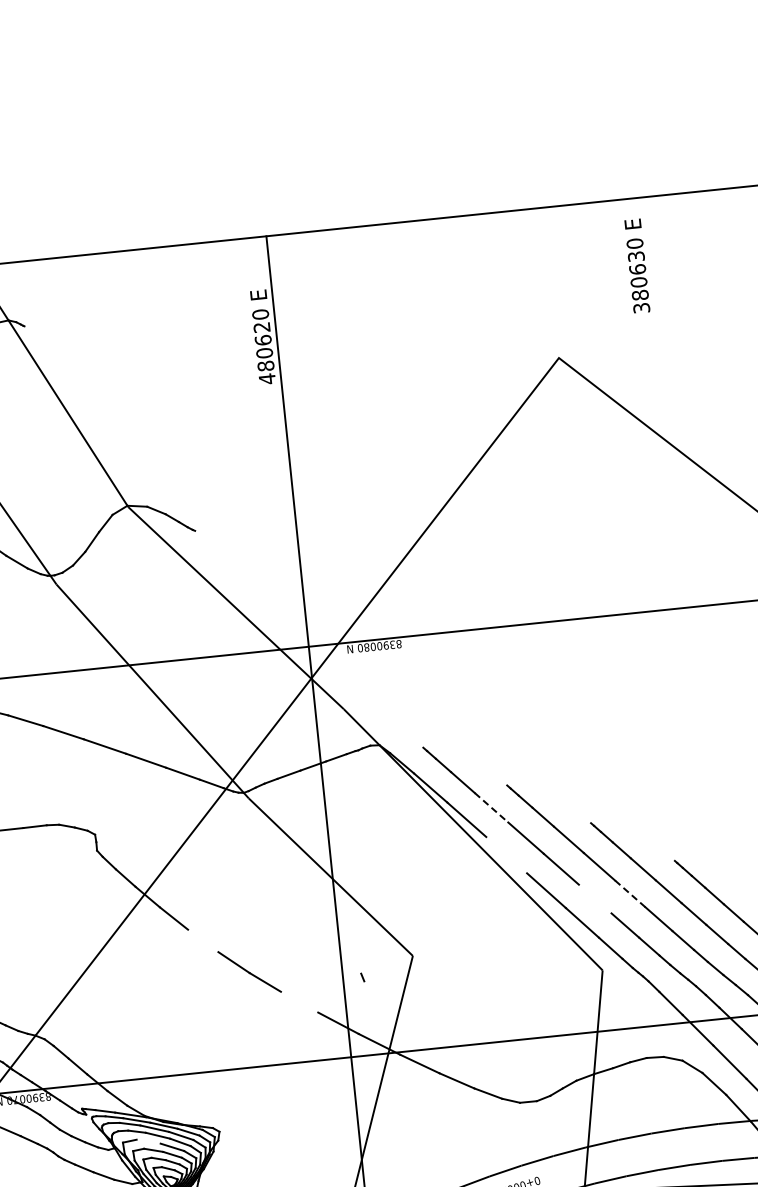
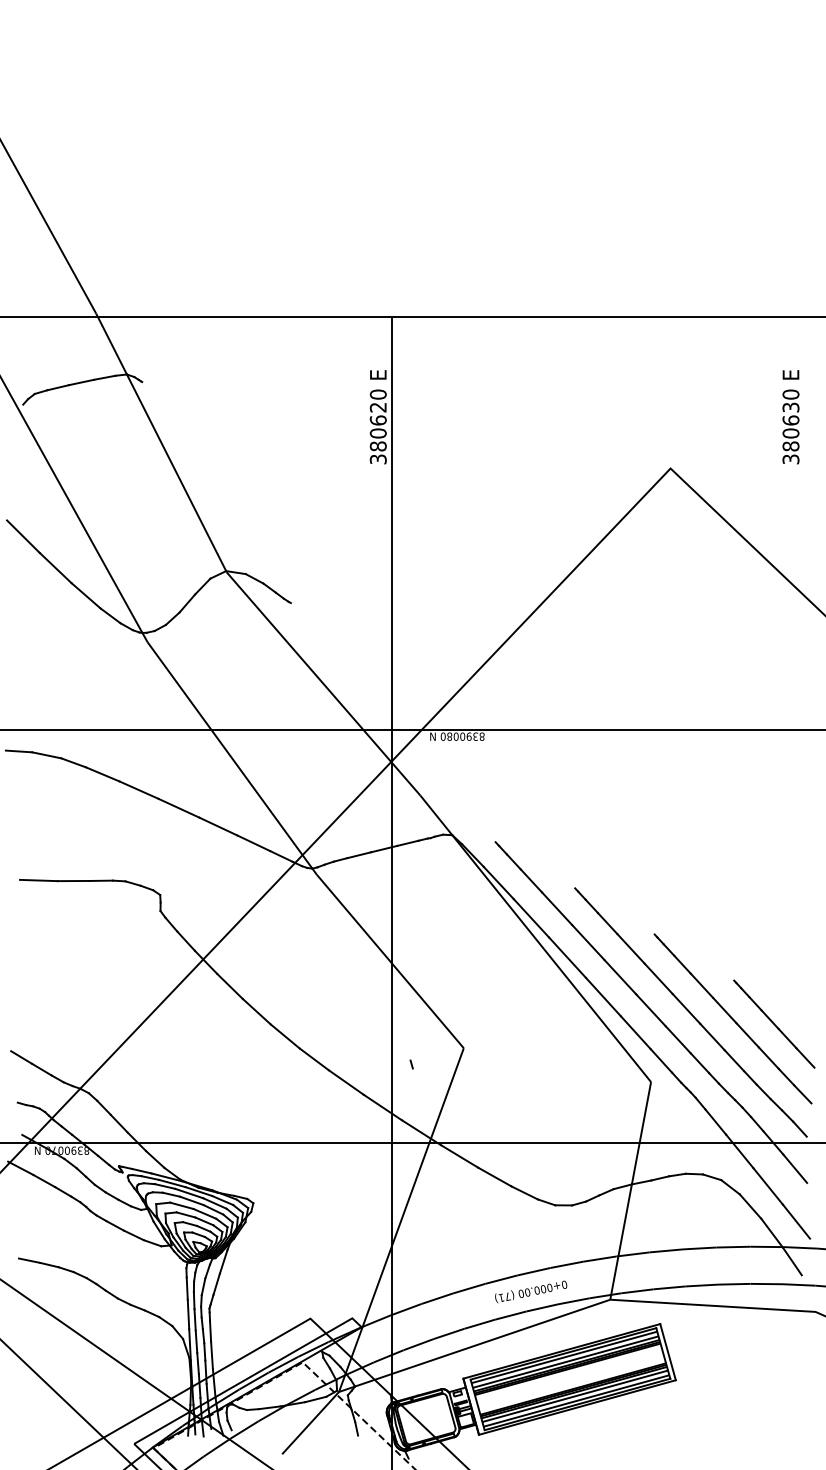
text: (636, 266) -> (790, 417), moved
text: (266, 379) -> (377, 459), 480620 -> 380620
line: (491, 808) -> (557, 909), dashed -> solid
line: (506, 855) -> (567, 957), added
line: (630, 894) -> (686, 1009), dashed -> solid
line: (594, 899) -> (650, 1010), added
line: (202, 940) -> (256, 1011), added
line: (298, 1002) -> (345, 1082), added
line: (148, 1141) -> (181, 1205), added

